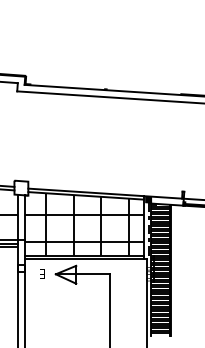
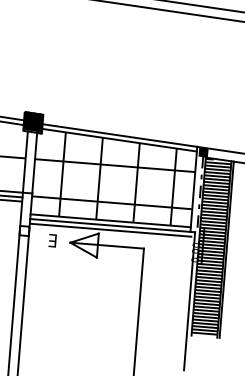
fill: (21, 186) -> (33, 120), added
line: (84, 262) -> (110, 229), added

